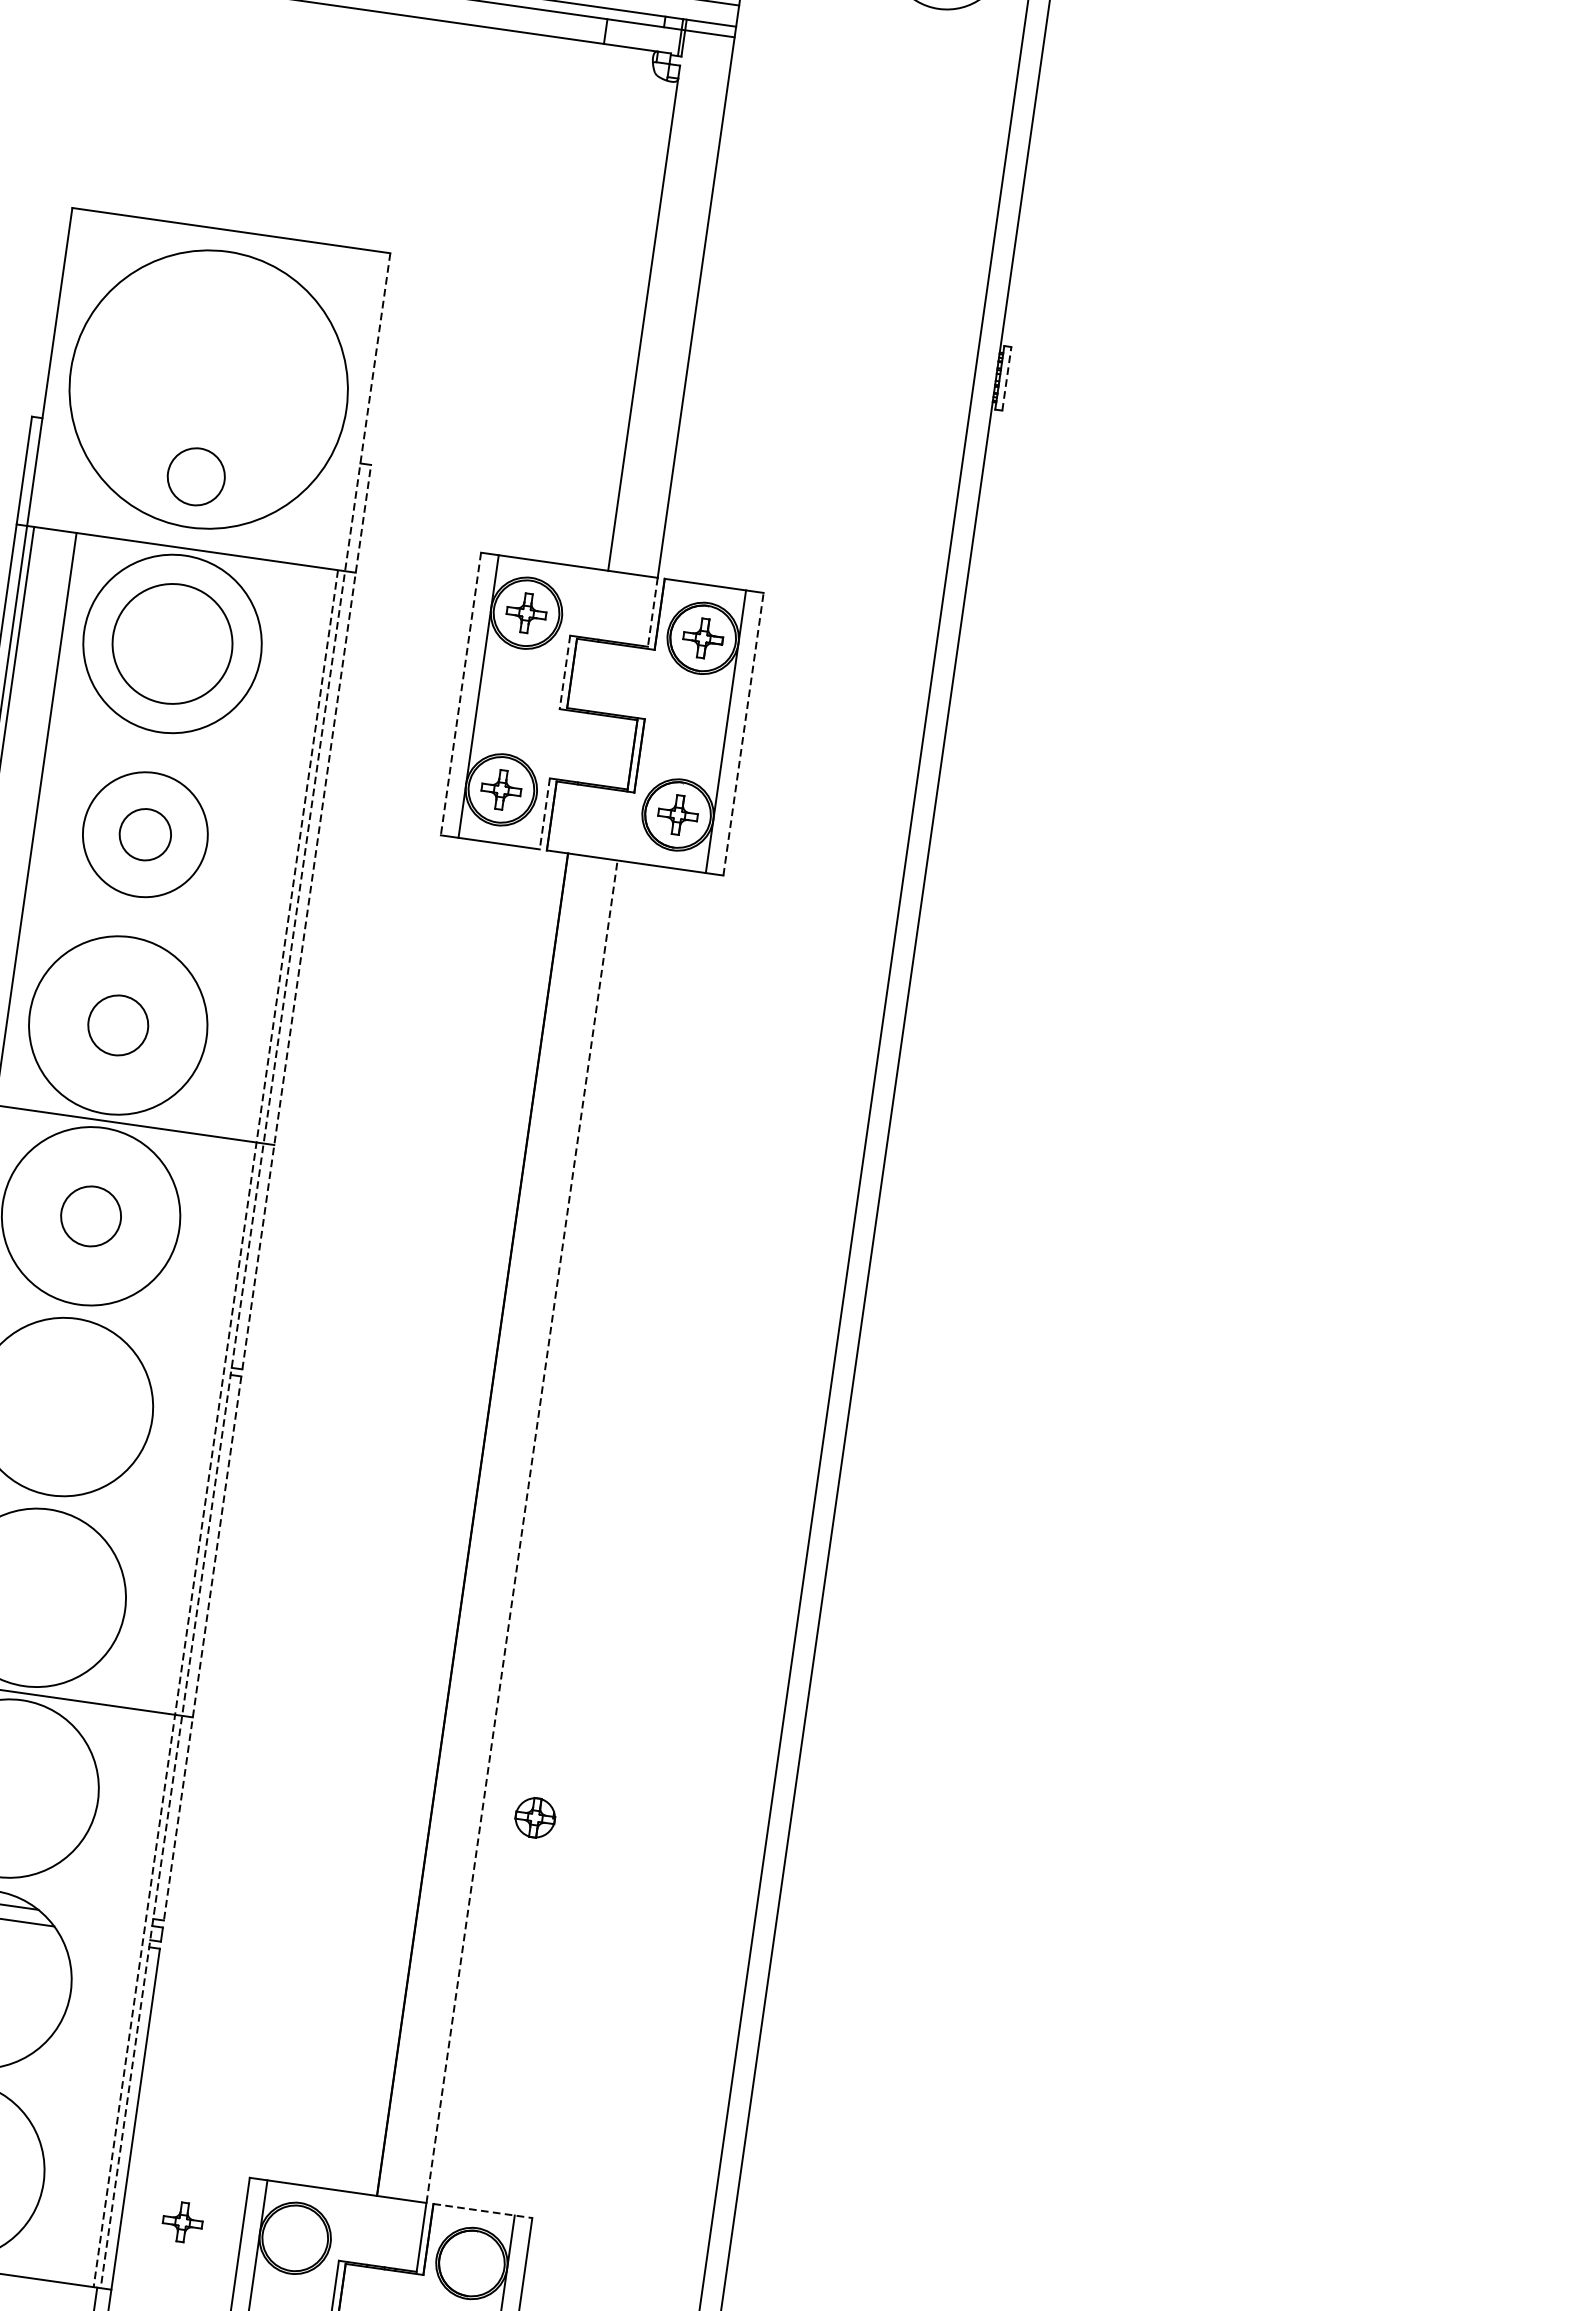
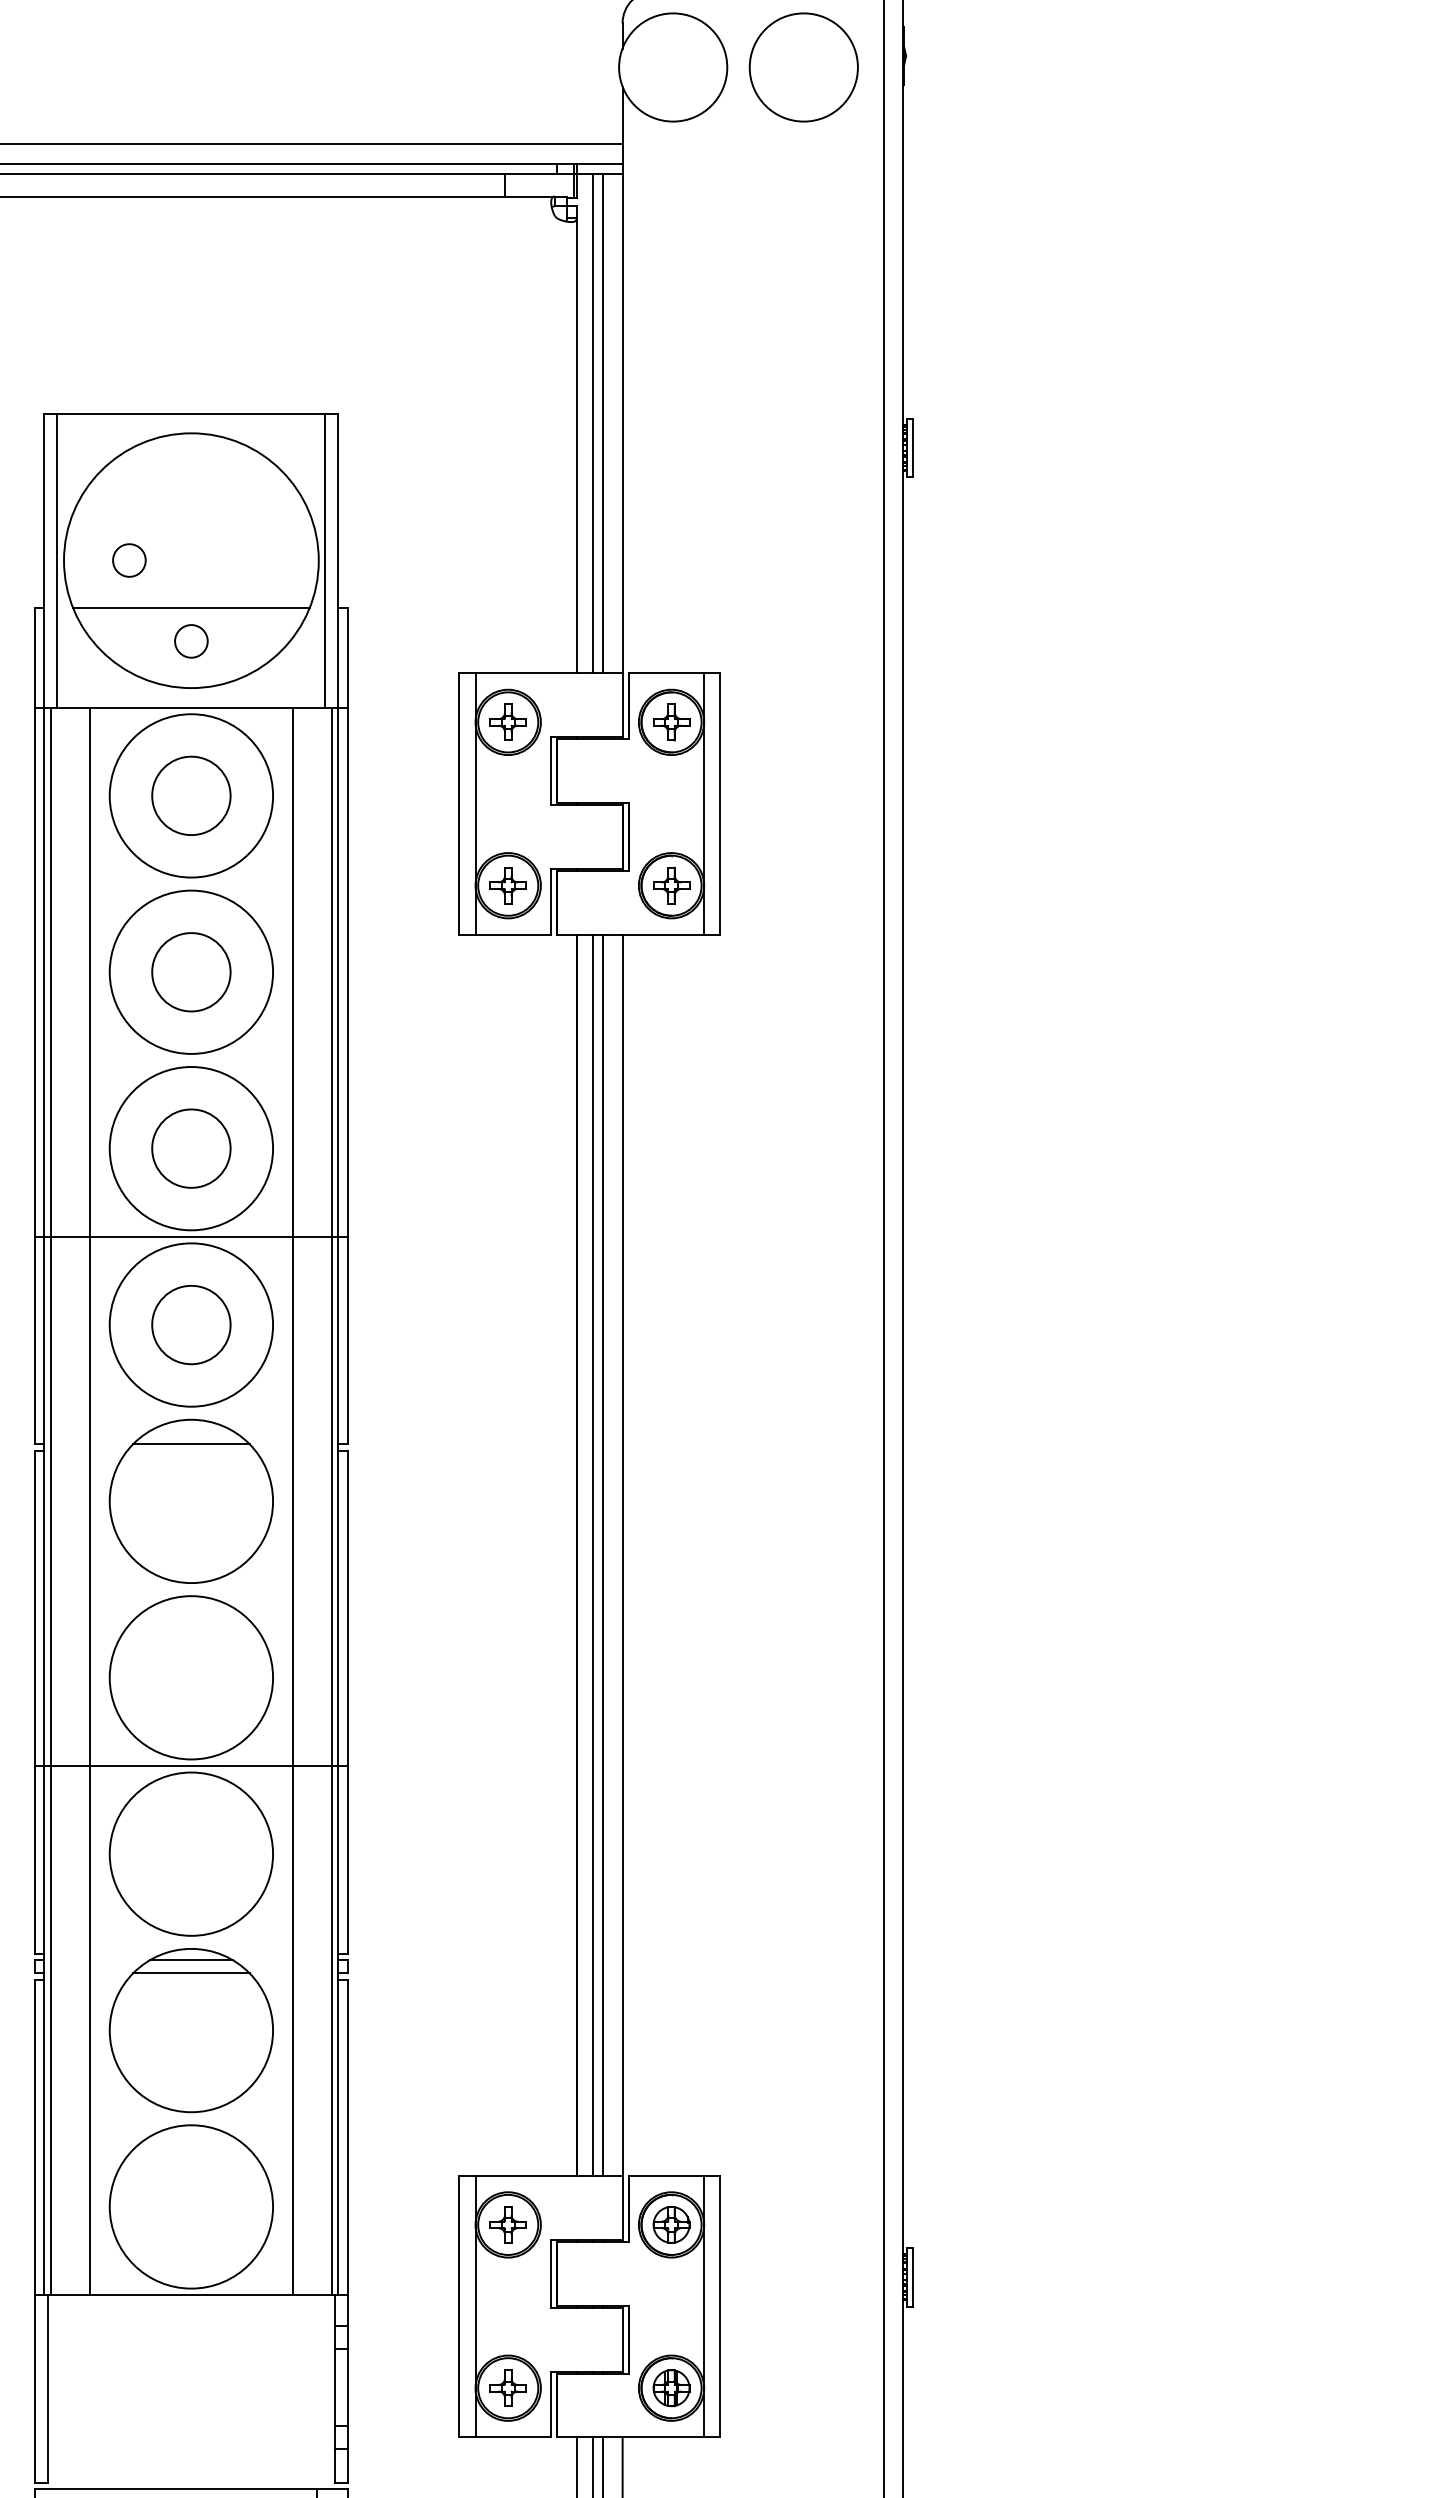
line: (664, 303) -> (593, 423), added
line: (674, 304) -> (602, 423), added
line: (63, 368) -> (57, 560), added
line: (1007, 378) -> (913, 447), dashed -> solid
circle: (141, 379) -> (129, 560), added
line: (353, 409) -> (325, 560), added
line: (201, 441) -> (191, 608), added
circle: (196, 476) -> (191, 641), size x0.62
line: (652, 612) -> (622, 705), dashed -> solid
circle: (172, 643) -> (191, 795), size x0.71
line: (564, 672) -> (550, 771), dashed -> solid
line: (461, 694) -> (459, 804), dashed -> solid
line: (743, 734) -> (720, 804), dashed -> solid
line: (544, 813) -> (550, 901), dashed -> solid
circle: (145, 833) -> (191, 971), size x1.43
circle: (145, 834) -> (191, 972), size x1.67
line: (307, 916) -> (348, 1025), dashed -> solid
circle: (118, 1025) -> (191, 1148), size x1.43
circle: (91, 1216) -> (191, 1325), size x1.43
line: (245, 1270) -> (338, 1354), dashed -> solid
line: (72, 1345) -> (191, 1444), added
line: (173, 1422) -> (292, 1501), added
line: (215, 1428) -> (331, 1501), dashed -> solid
line: (490, 1526) -> (593, 1554), added
line: (500, 1527) -> (602, 1554), added
line: (521, 1531) -> (622, 1555), dashed -> solid
line: (202, 1648) -> (348, 1702), dashed -> solid
part: (535, 1817) -> (671, 2224), moved
line: (482, 2210) -> (674, 2175), dashed -> solid
part: (182, 2221) -> (507, 2224), moved

